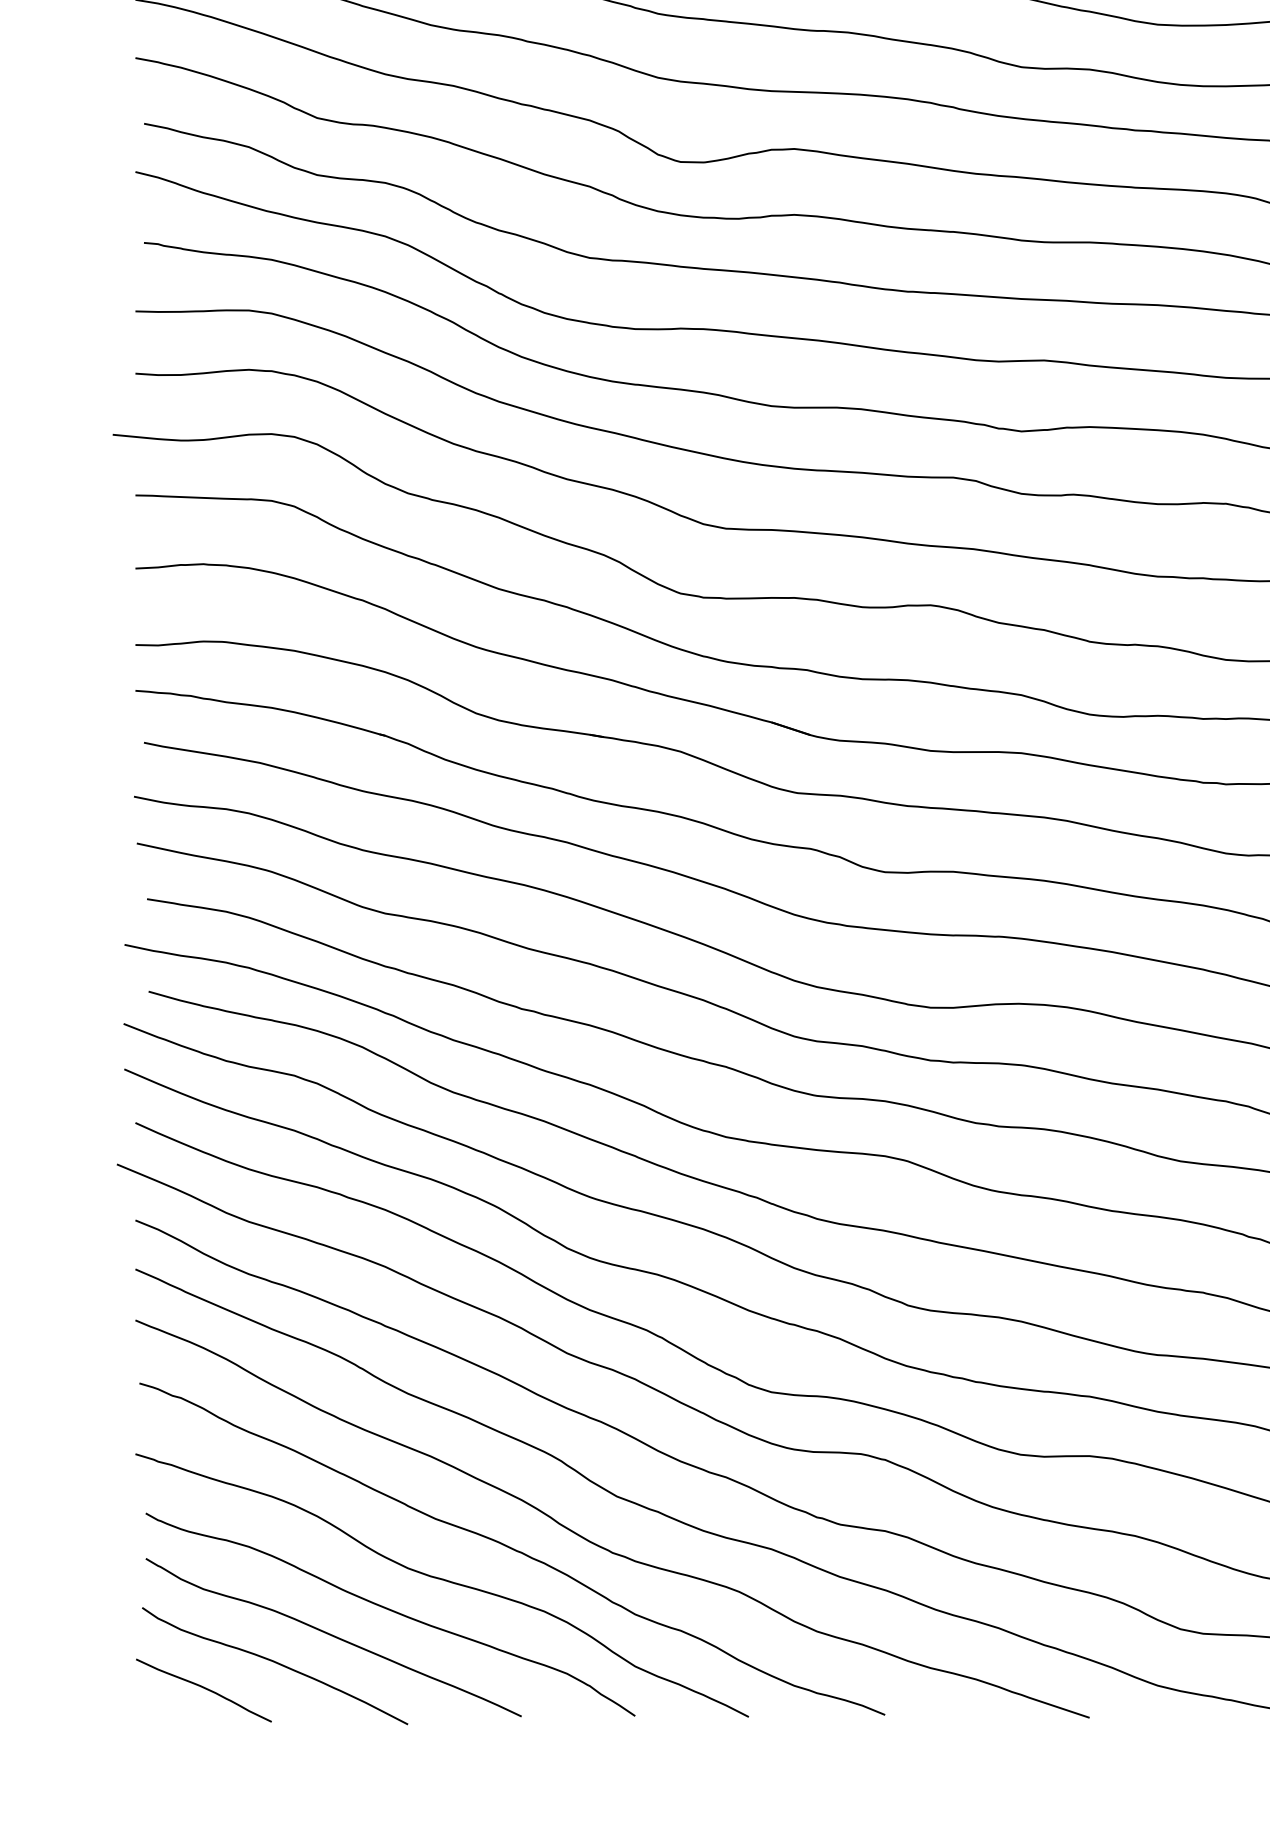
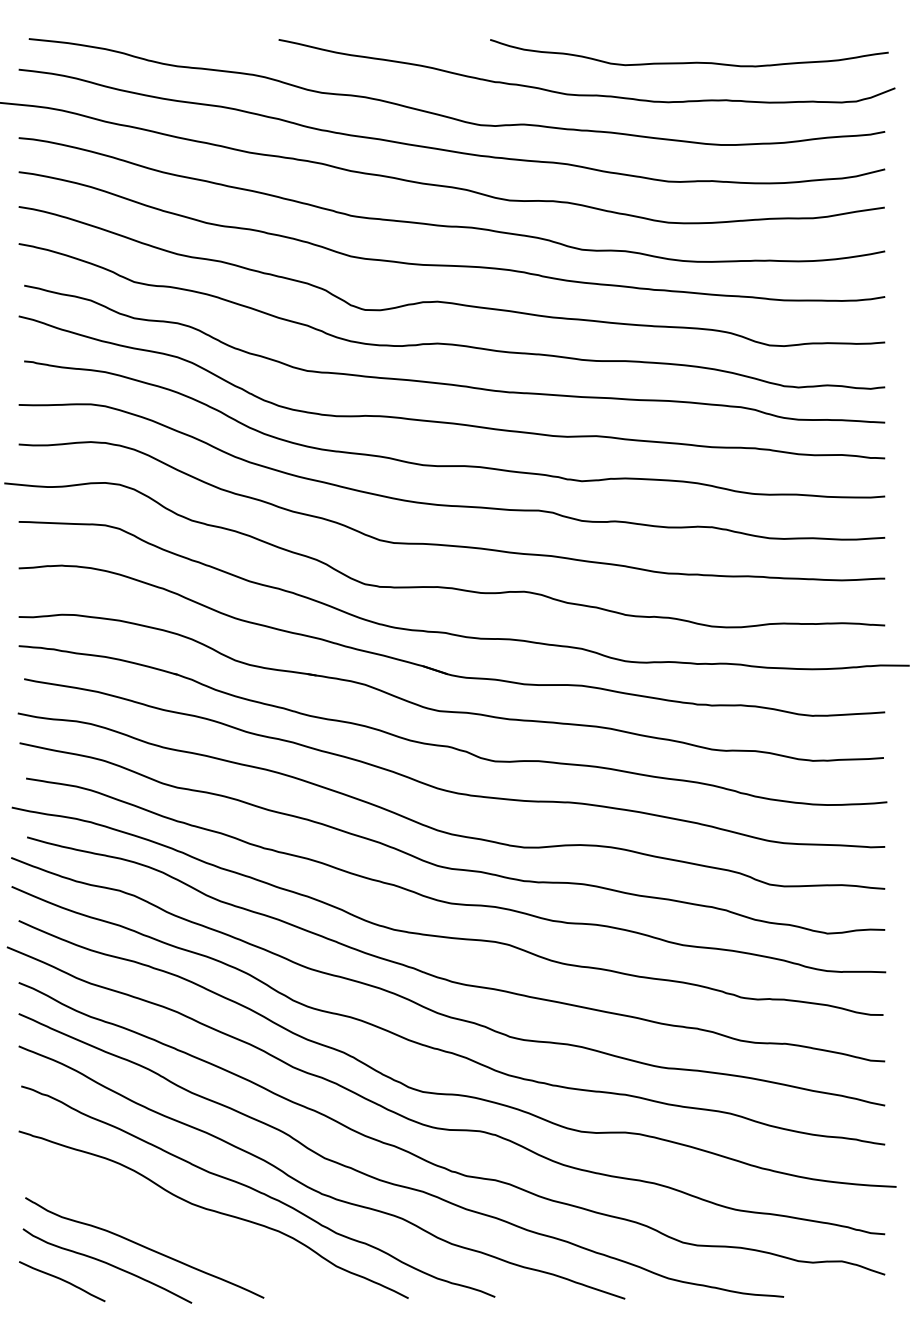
curve: (389, 1611) -> (180, 1231), removed

